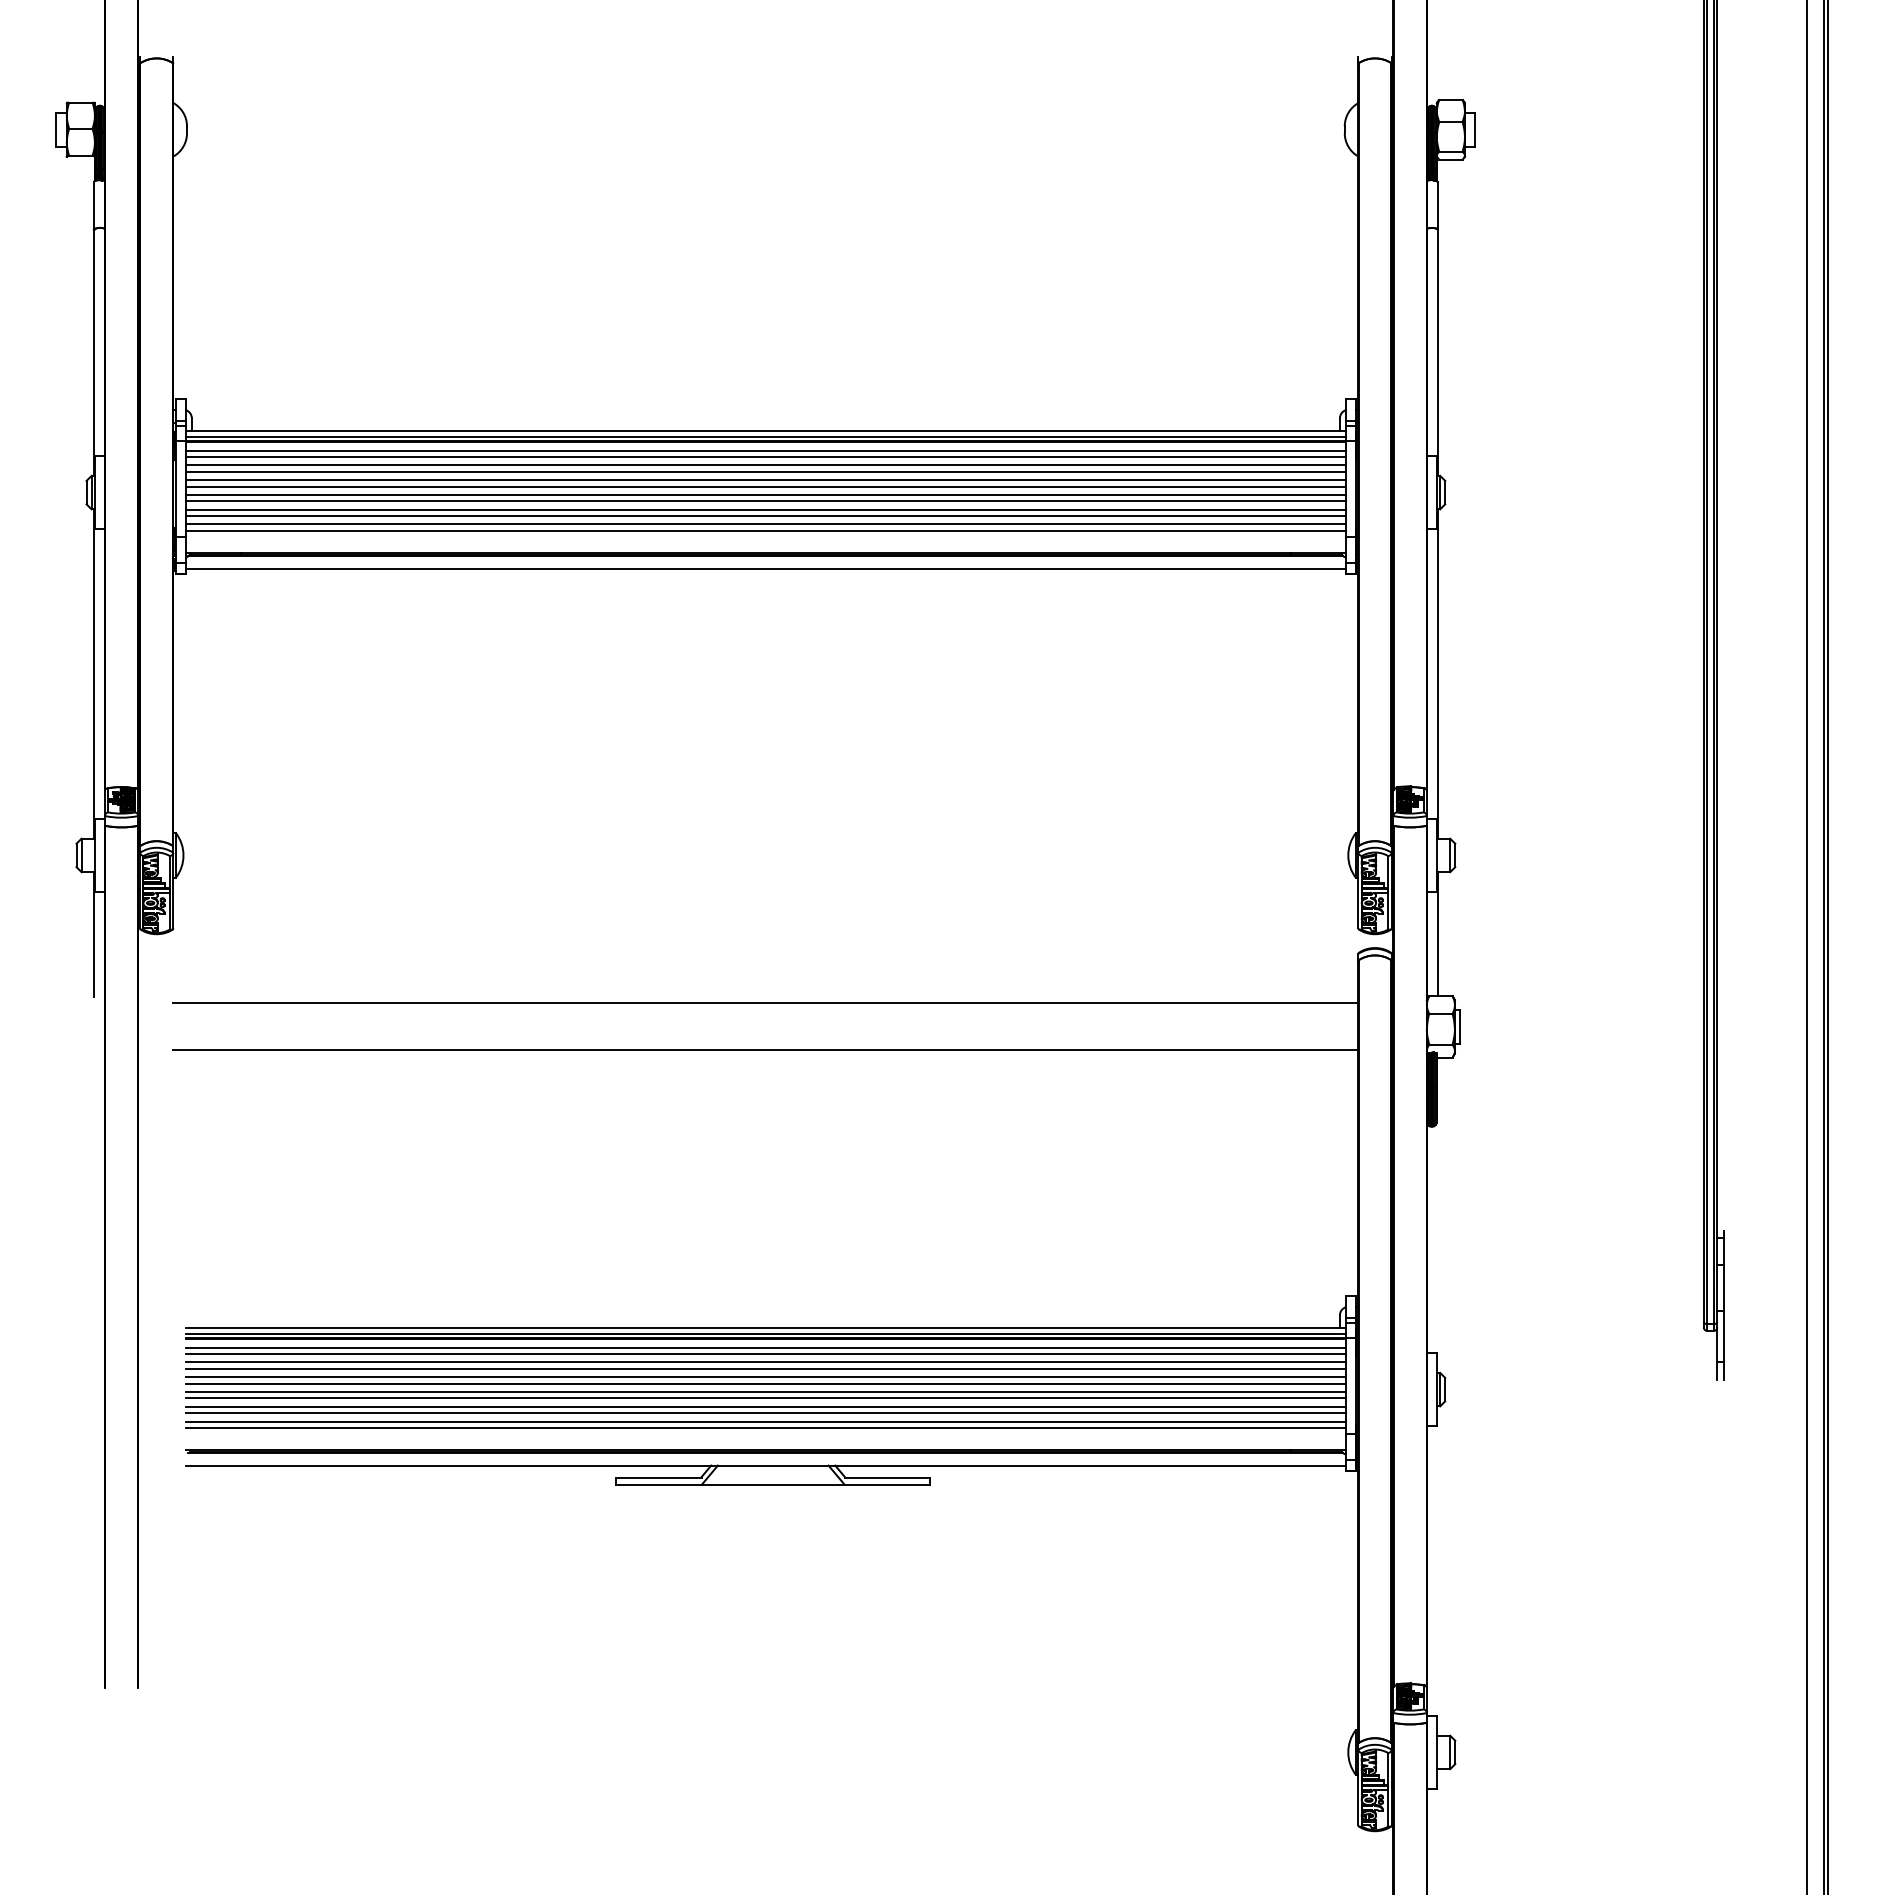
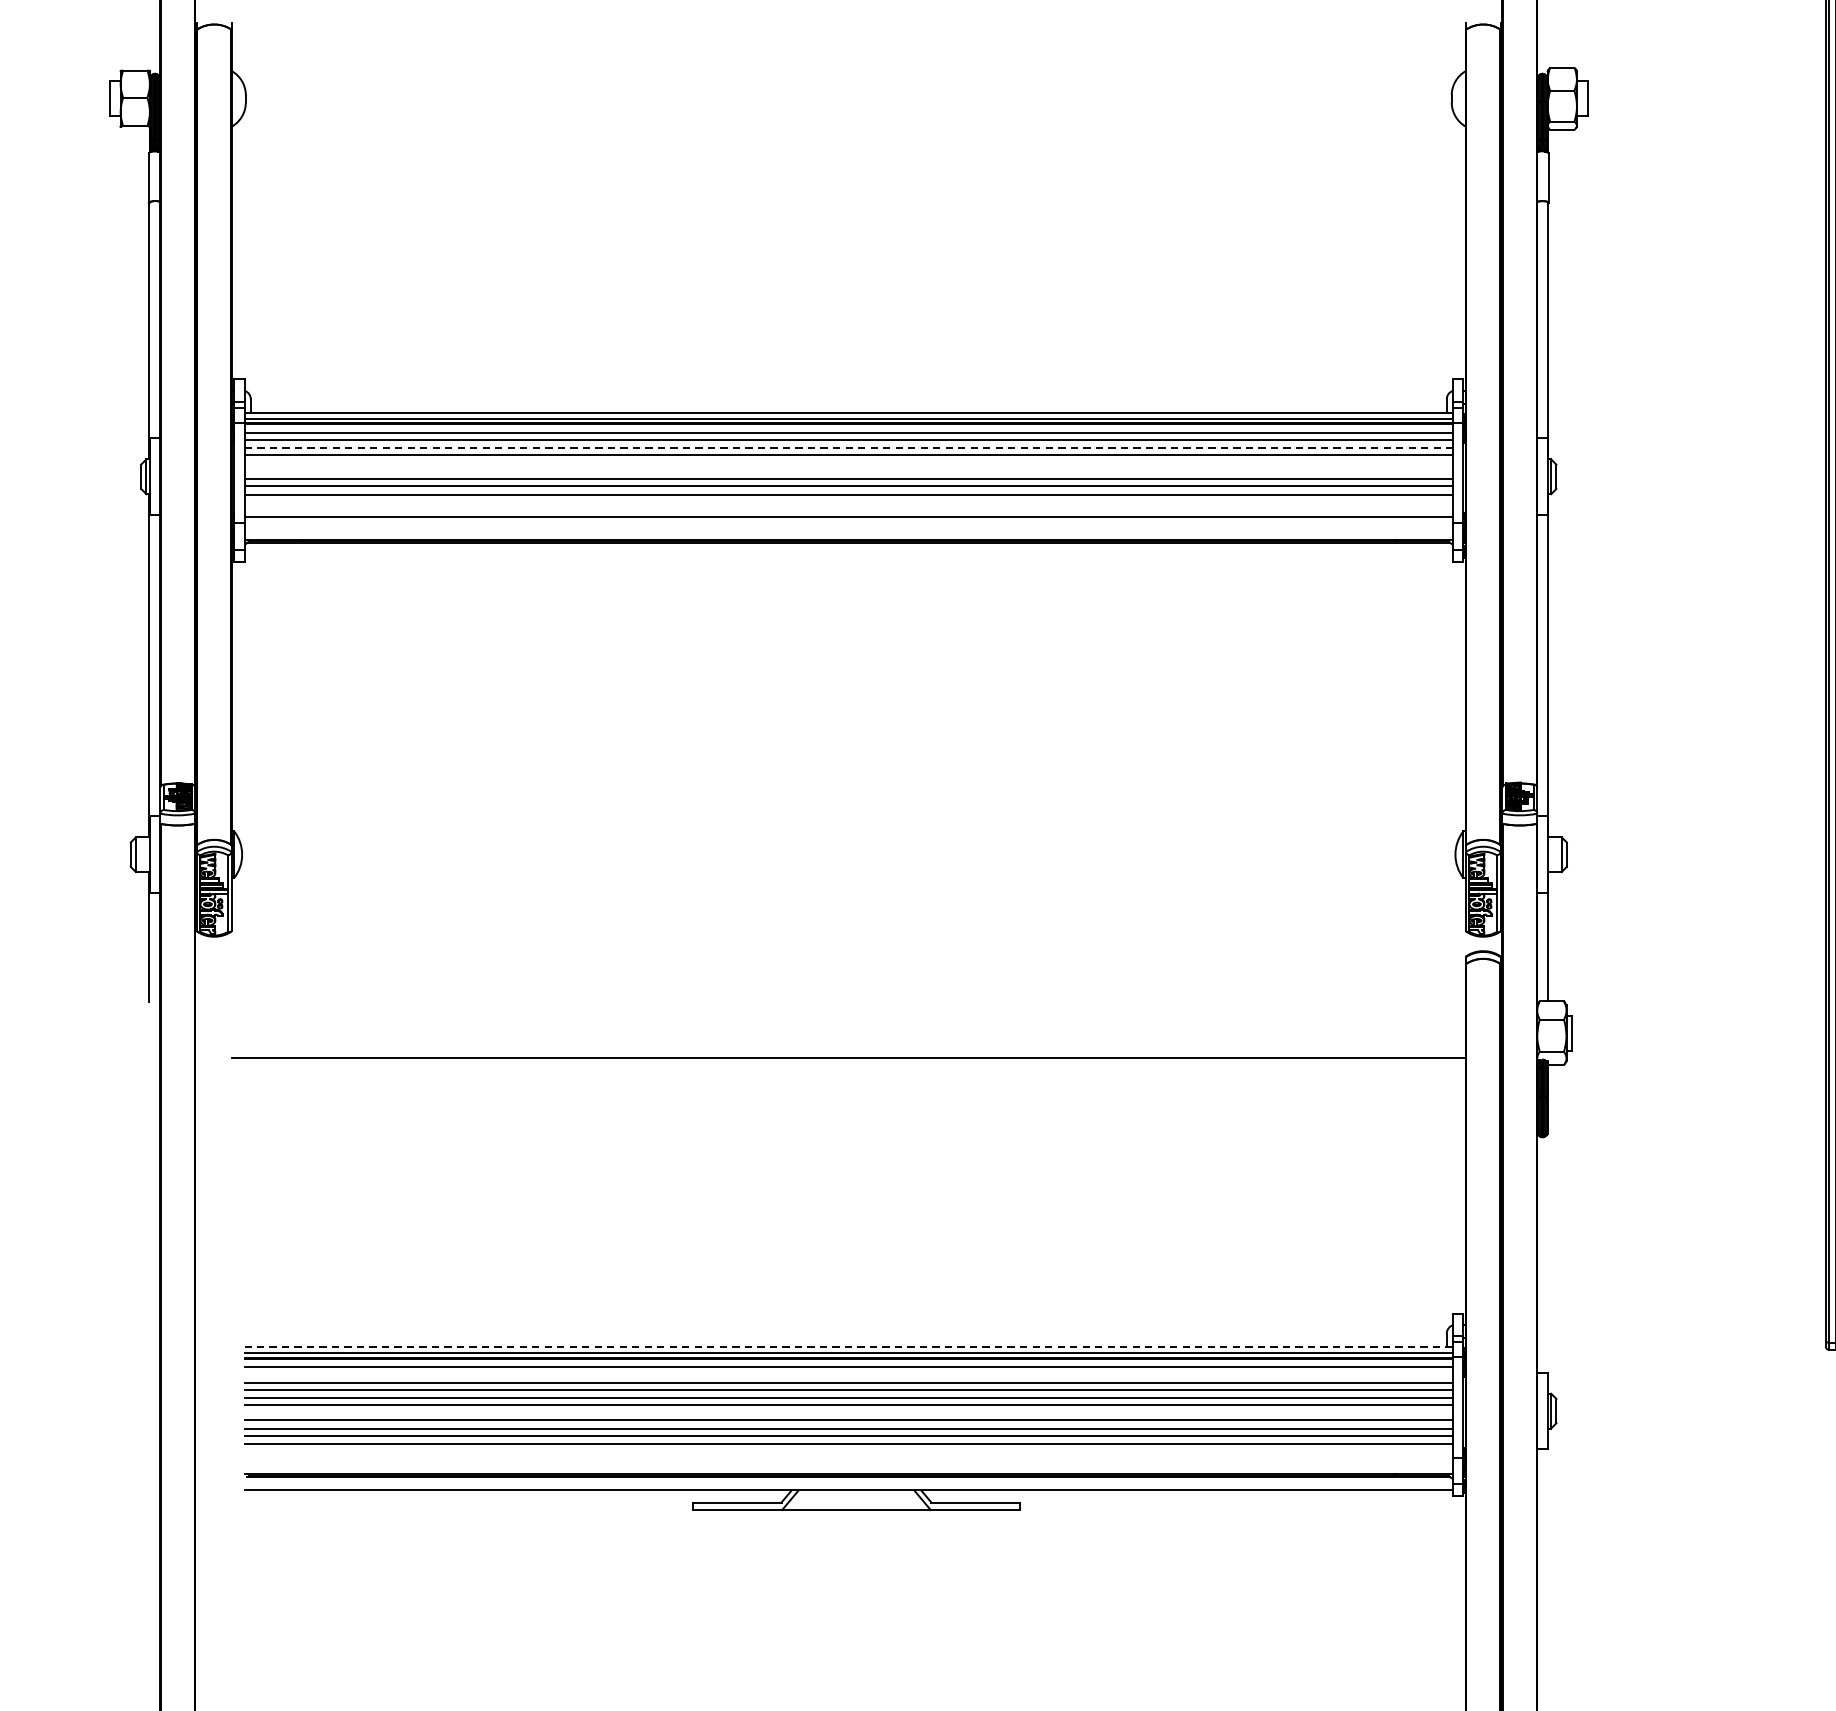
line: (765, 465) -> (848, 448), solid -> dashed
line: (765, 480) -> (848, 464), removed
line: (765, 486) -> (848, 470), removed
line: (765, 516) -> (848, 501), removed
line: (765, 524) -> (848, 509), removed
line: (765, 568) -> (848, 555), removed
line: (765, 1003) -> (848, 1008), removed
line: (765, 1328) -> (848, 1347), solid -> dashed
line: (765, 1354) -> (848, 1374), removed
line: (765, 1391) -> (848, 1413), removed
line: (765, 1428) -> (848, 1451), removed

